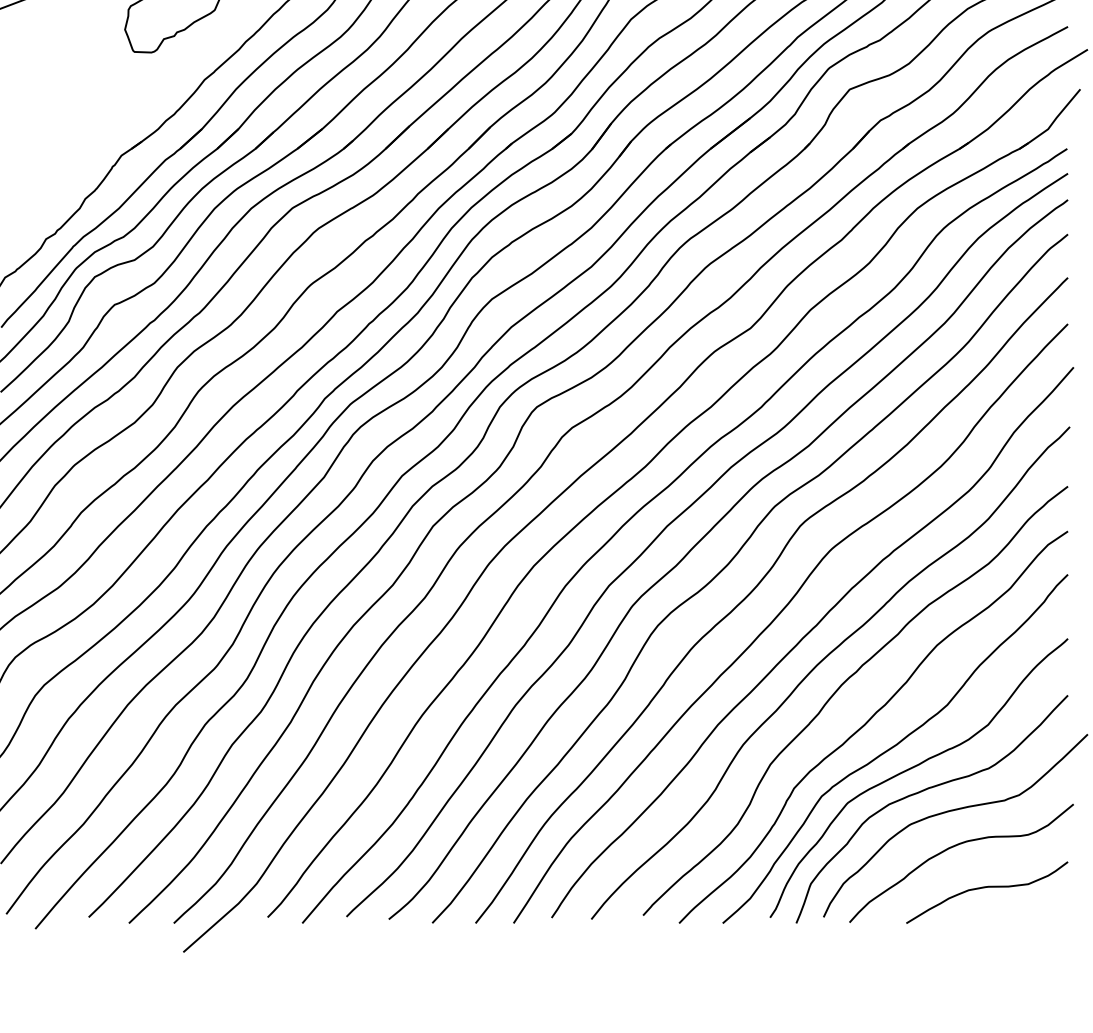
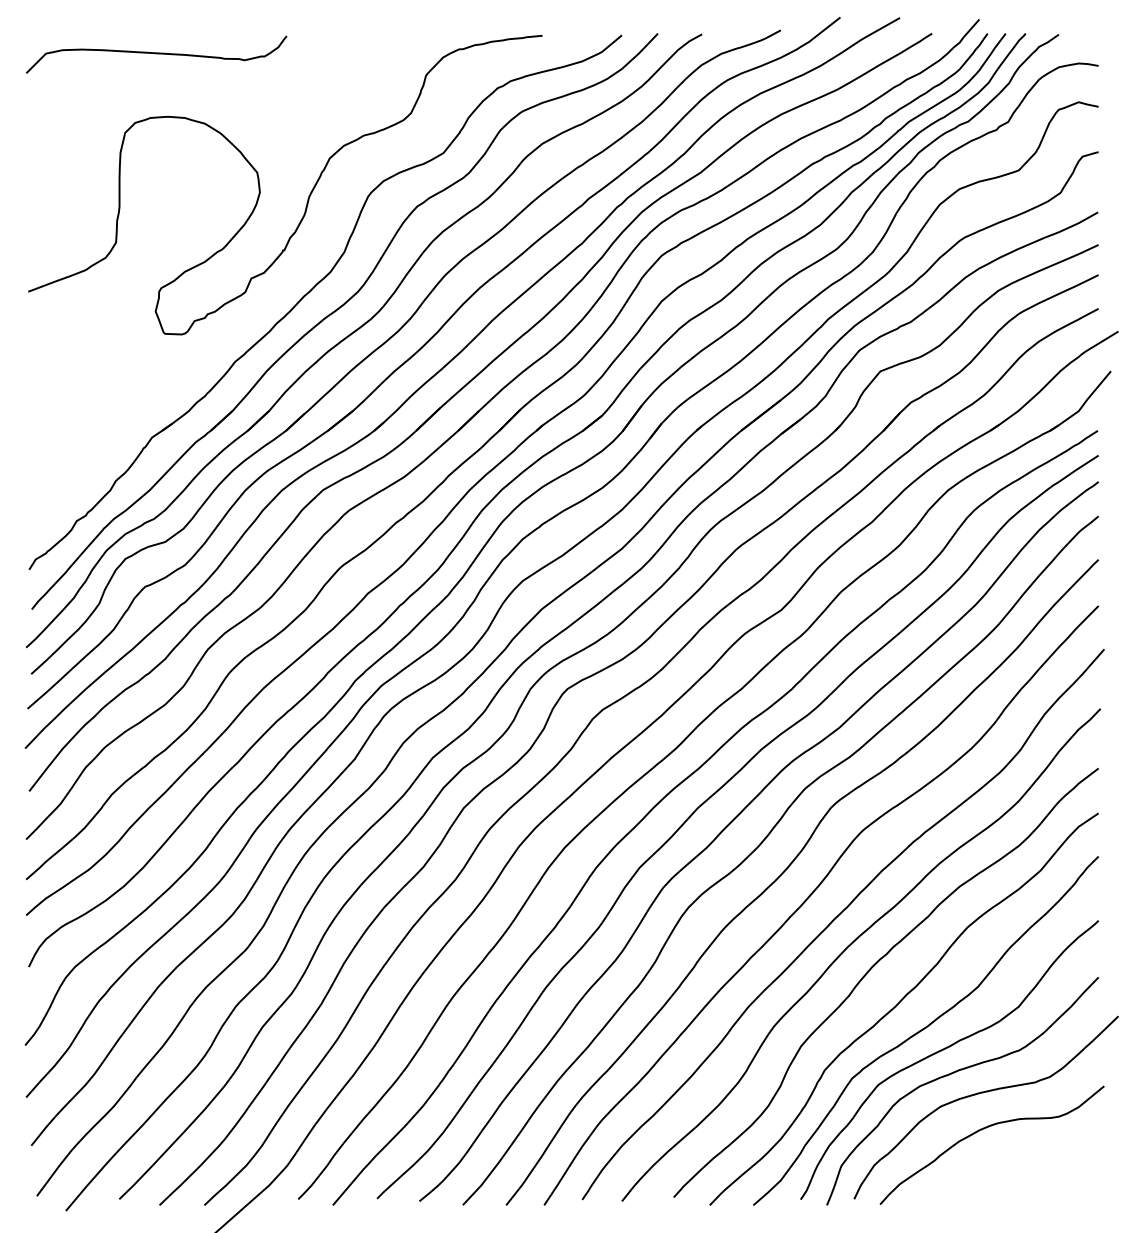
curve: (984, 888) -> (1015, 1170), removed

